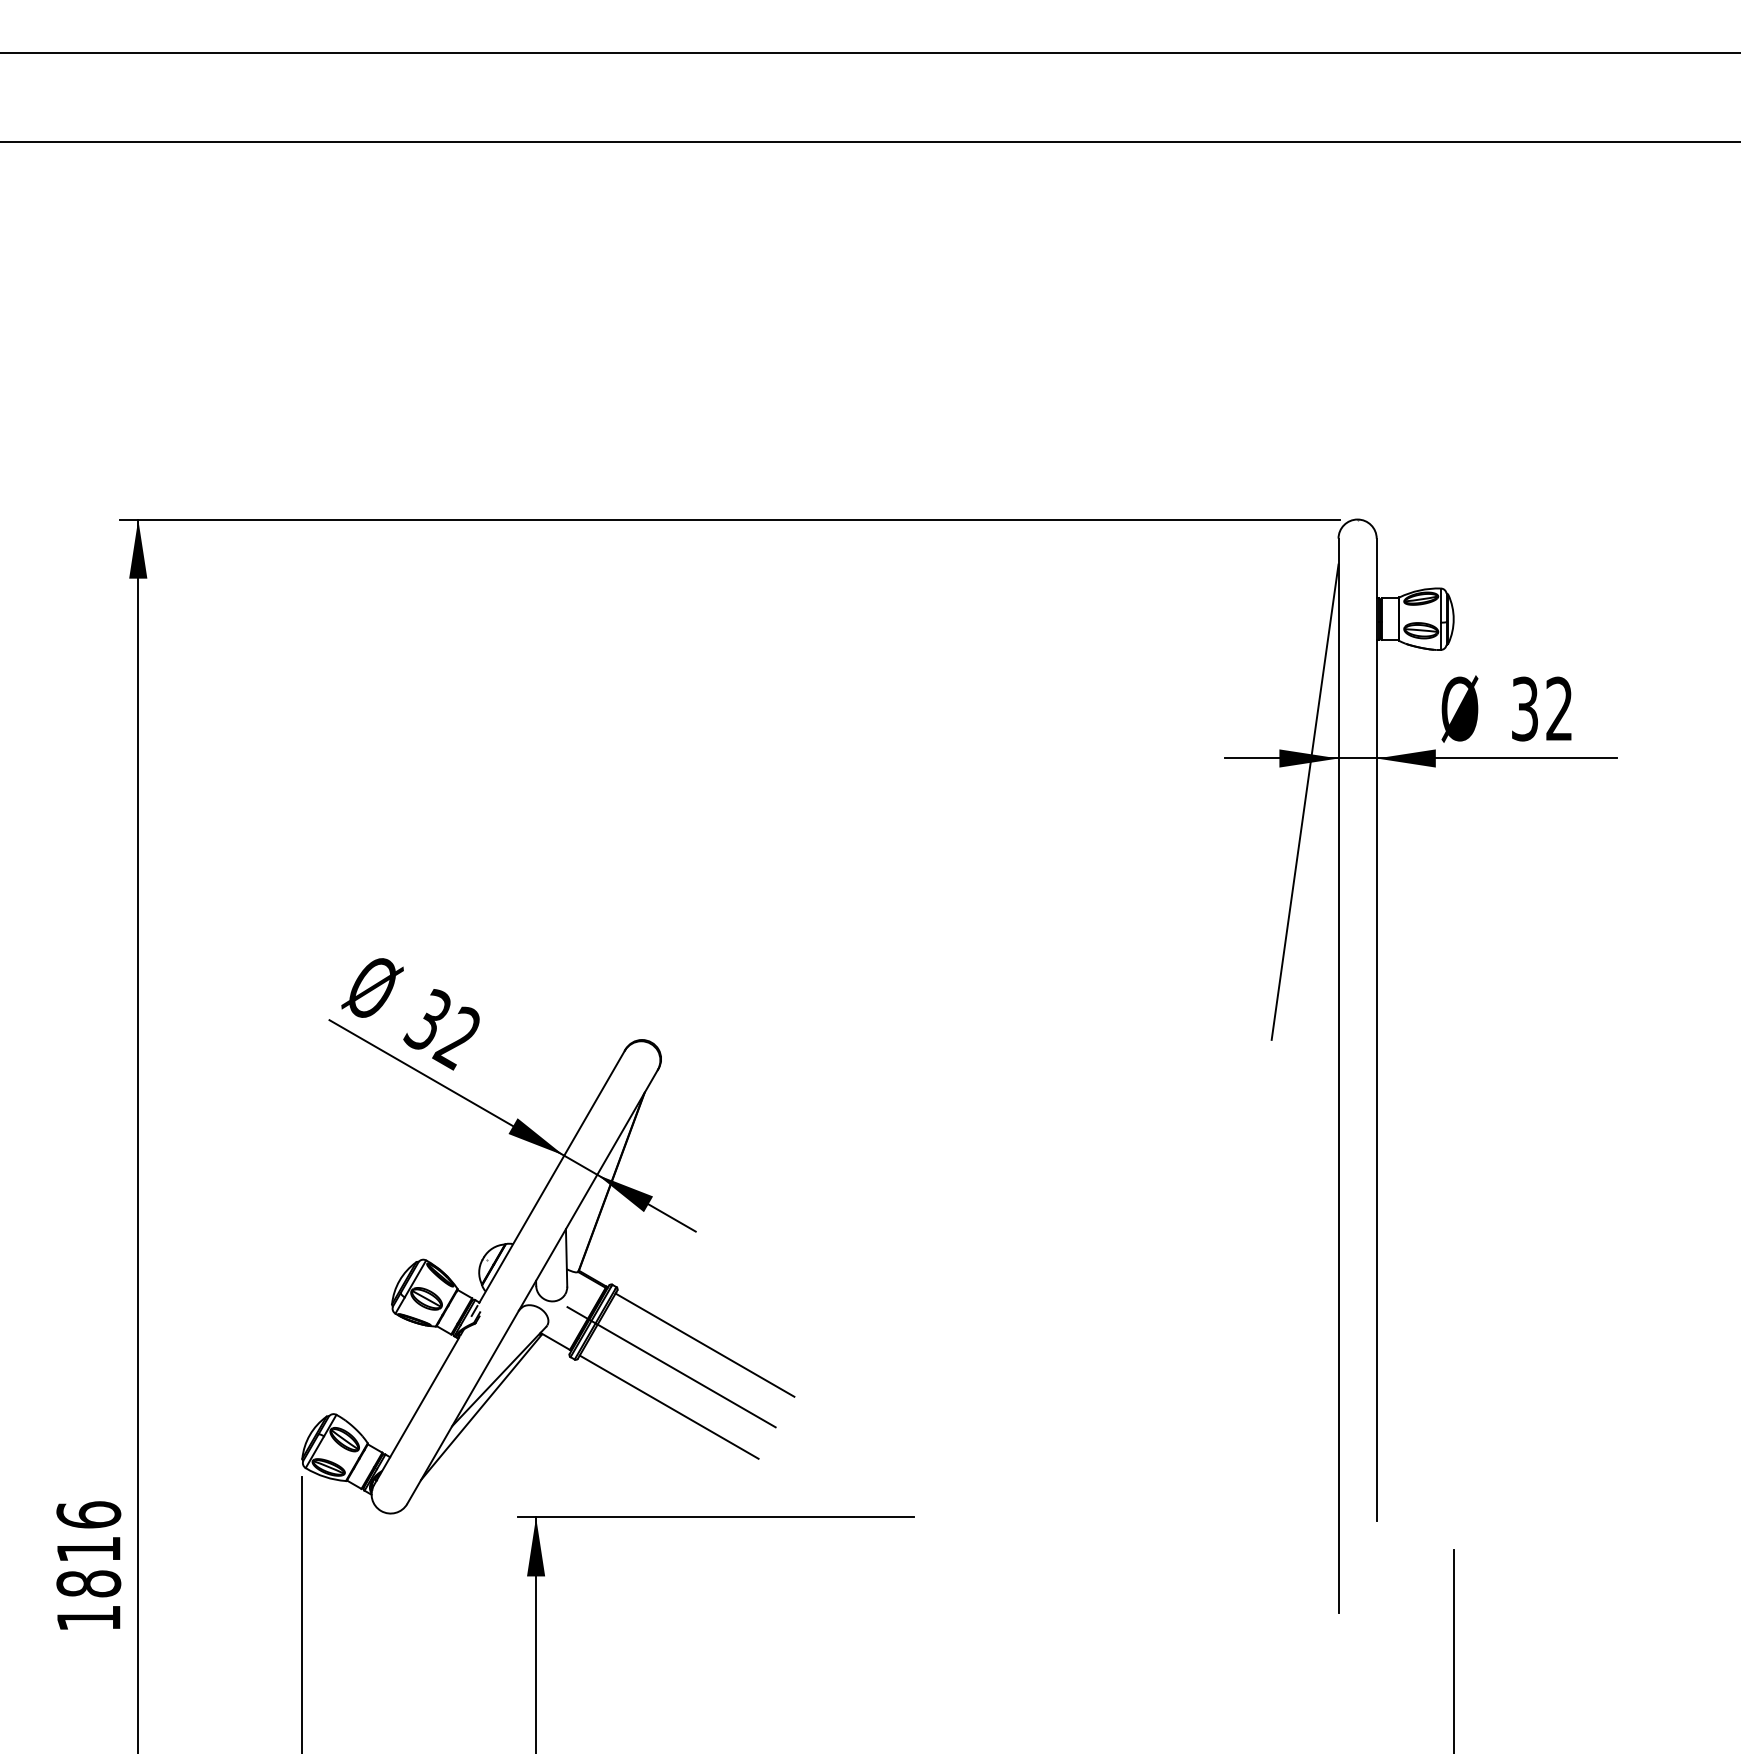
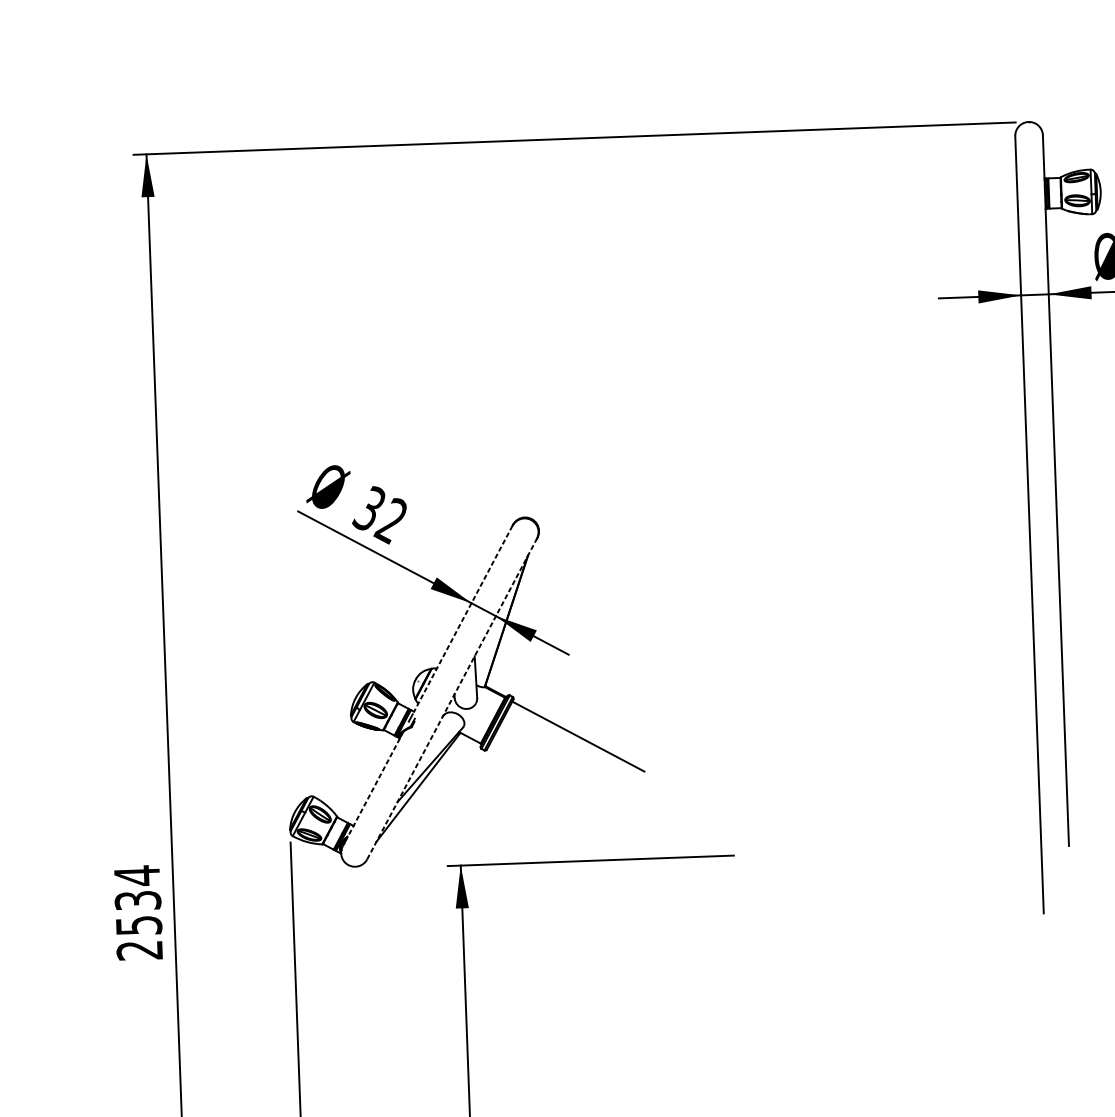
line: (1304, 801) -> (997, 327), removed
line: (552, 1176) -> (463, 618), solid -> dashed
line: (532, 1286) -> (452, 698), solid -> dashed
line: (671, 1366) -> (554, 752), removed
line: (668, 1406) -> (553, 781), removed
line: (416, 1412) -> (371, 792), solid -> dashed
text: (88, 1565) -> (138, 912), 1816 -> 2534

